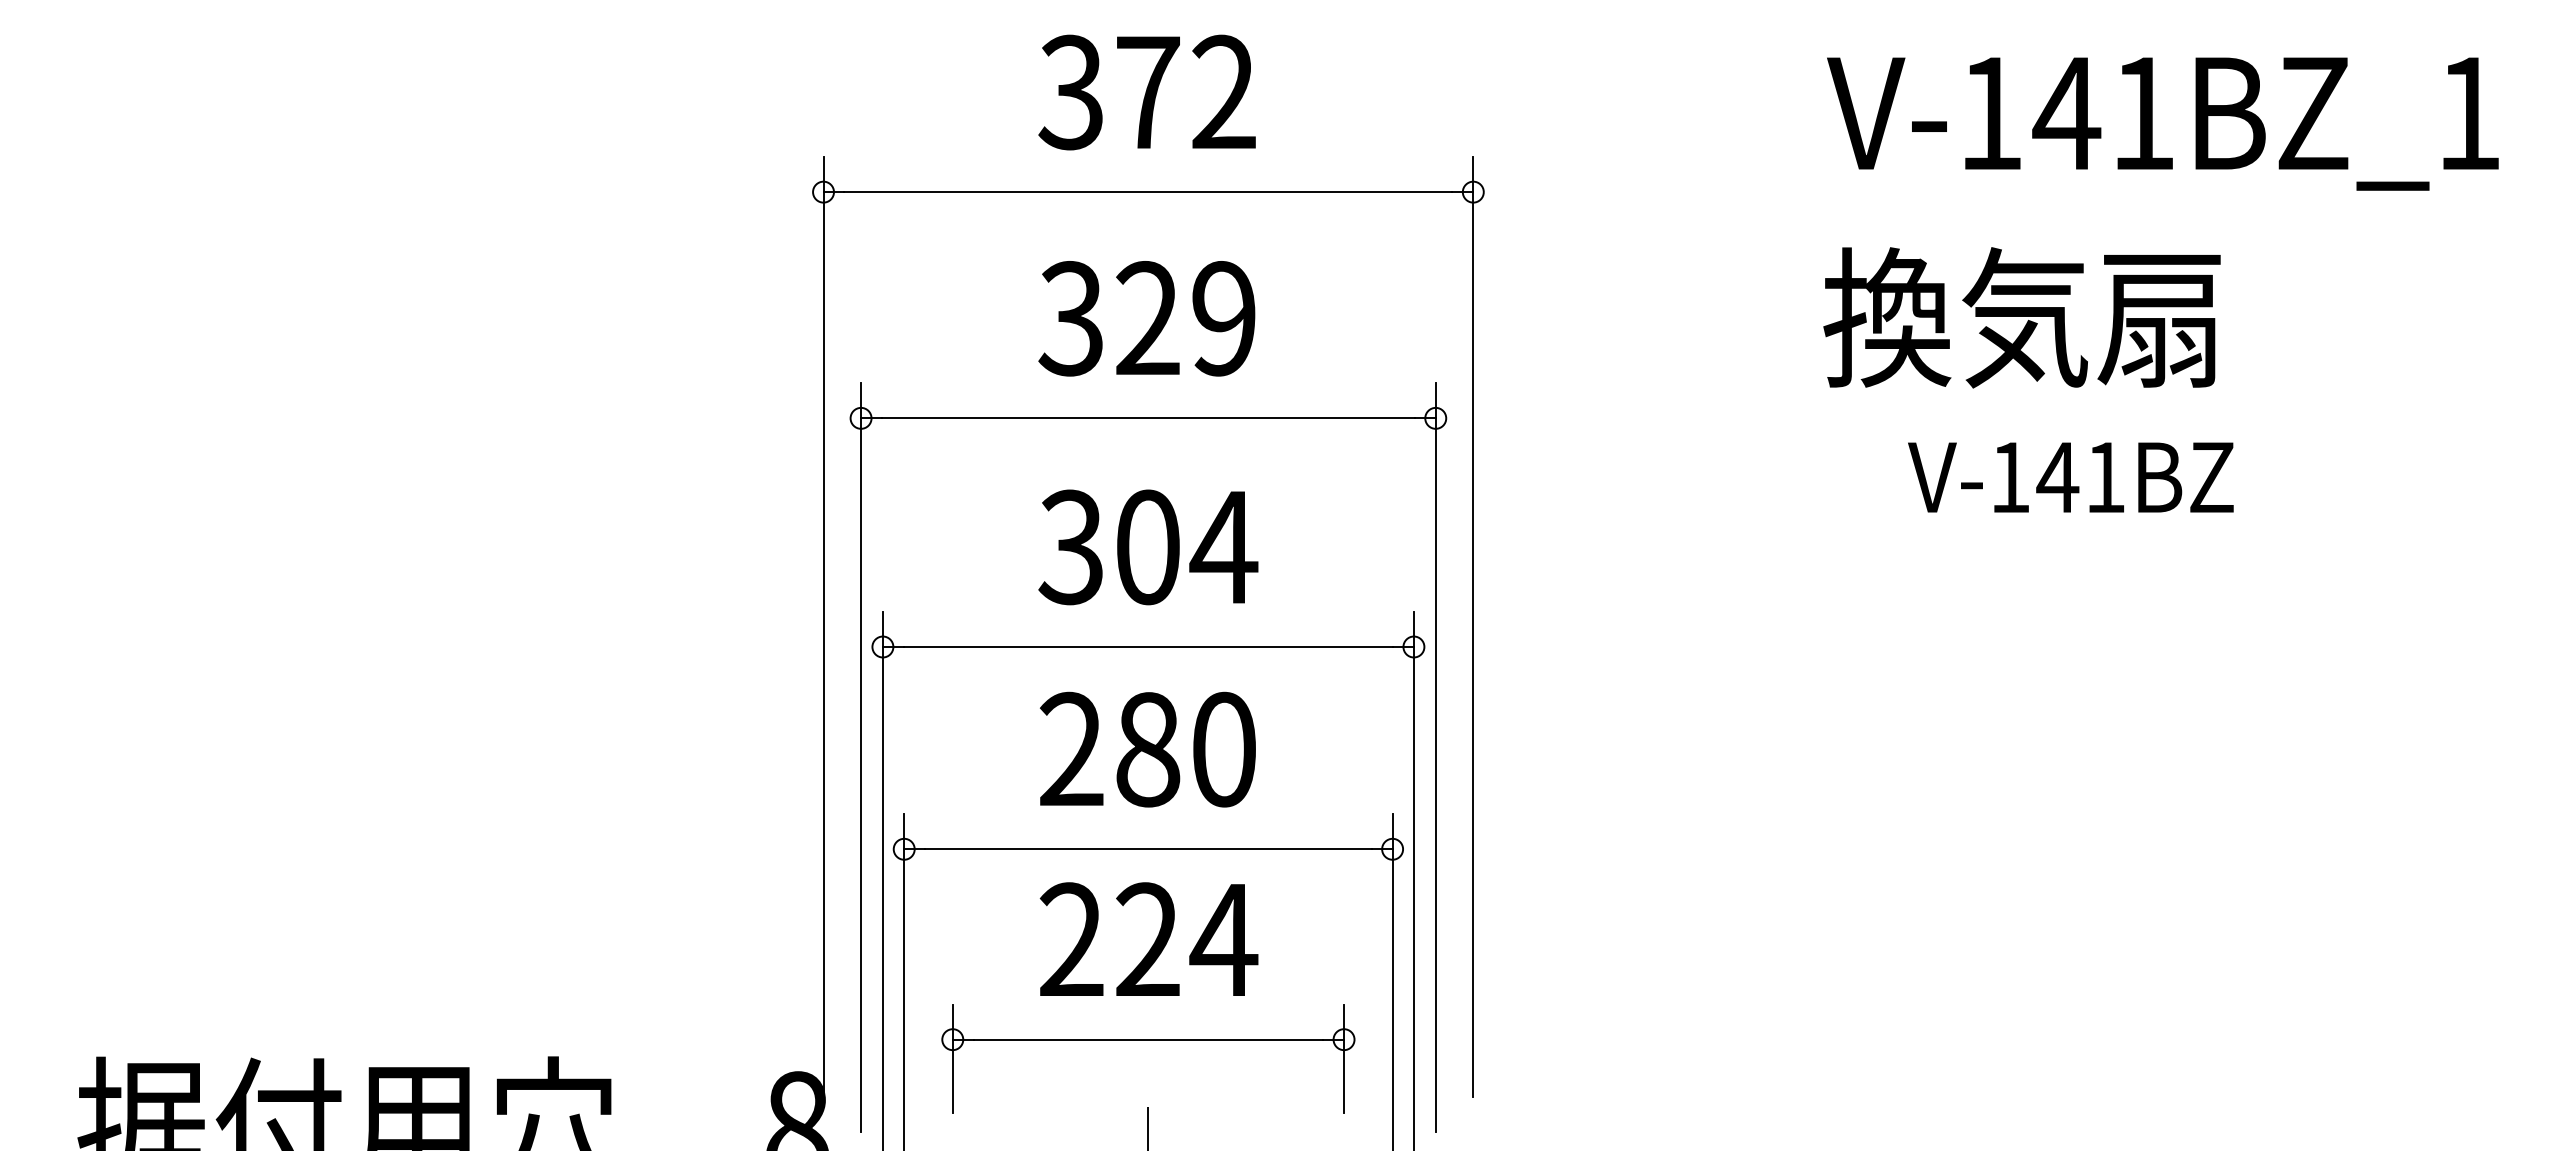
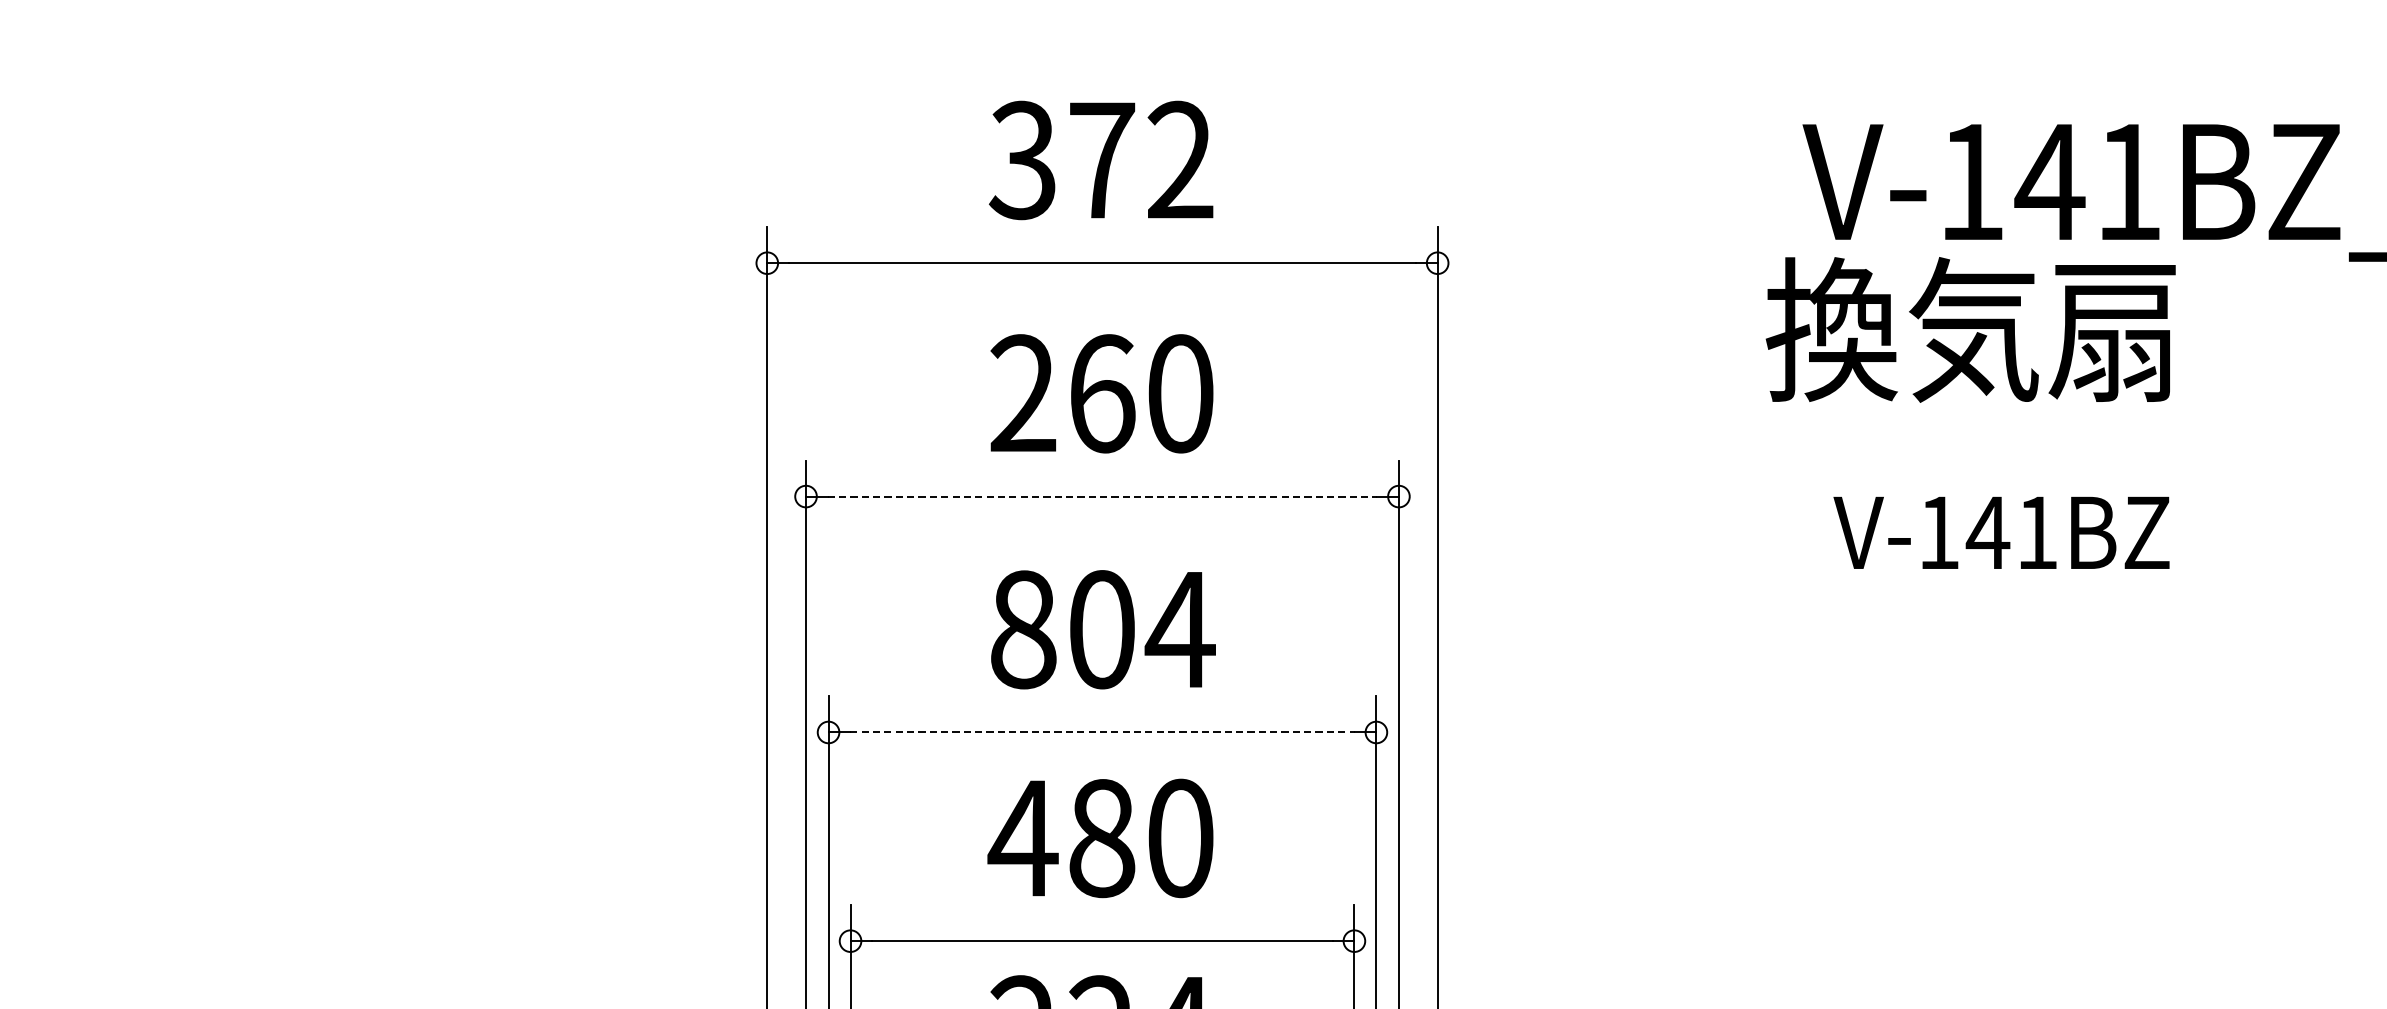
text: (2021, 317) -> (1970, 329), moved
text: (1146, 318) -> (1100, 393), 329 -> 260
line: (1148, 418) -> (1102, 496), solid -> dashed
text: (2070, 477) -> (2001, 532), moved
text: (1070, 547) -> (1022, 629), 304 -> 804
line: (1148, 647) -> (1102, 732), solid -> dashed
text: (1070, 748) -> (1022, 837), 280 -> 480

